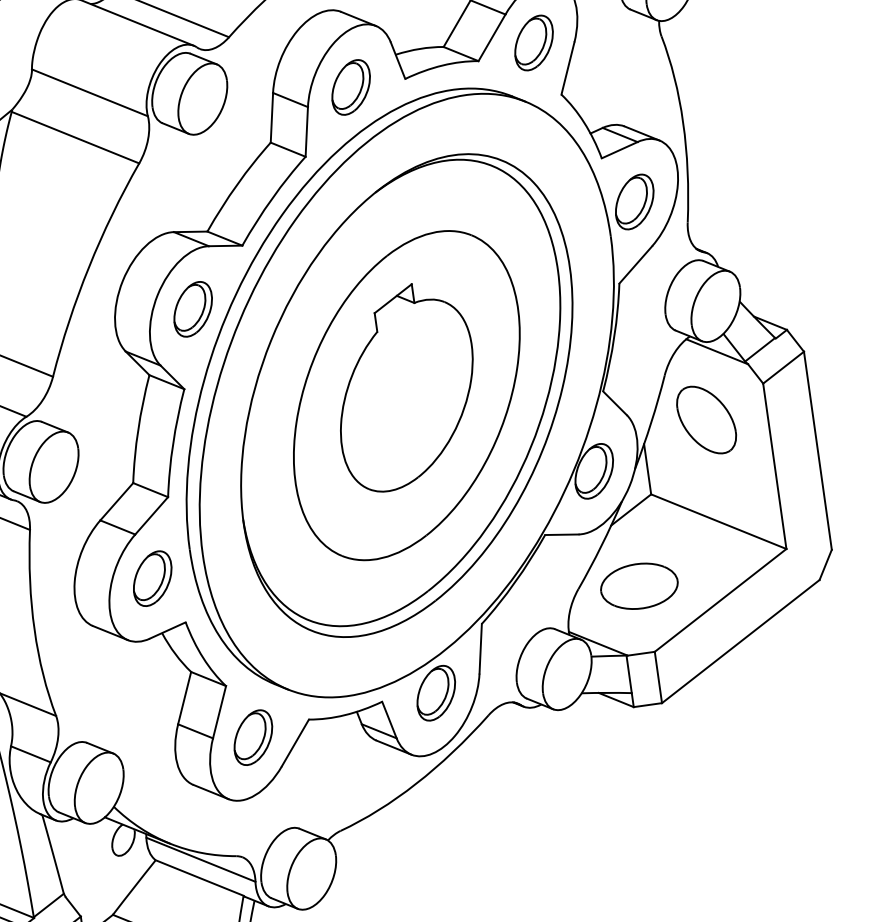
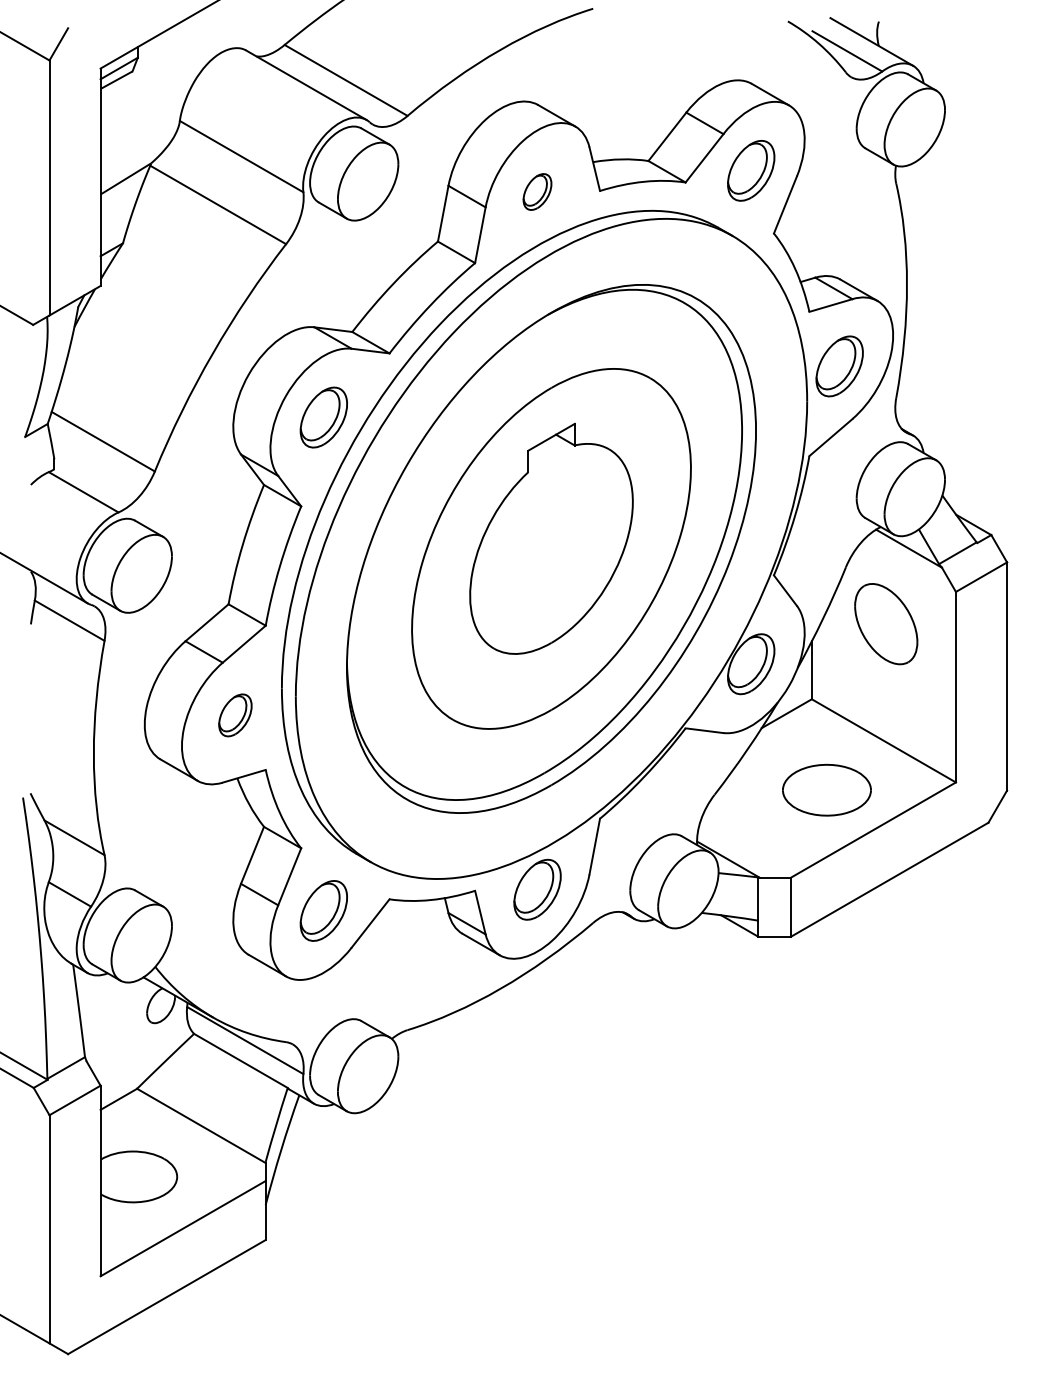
part: (351, 87) -> (537, 191), size x0.6
part: (152, 578) -> (235, 715), size x0.7
part: (638, 585) -> (826, 789), moved

